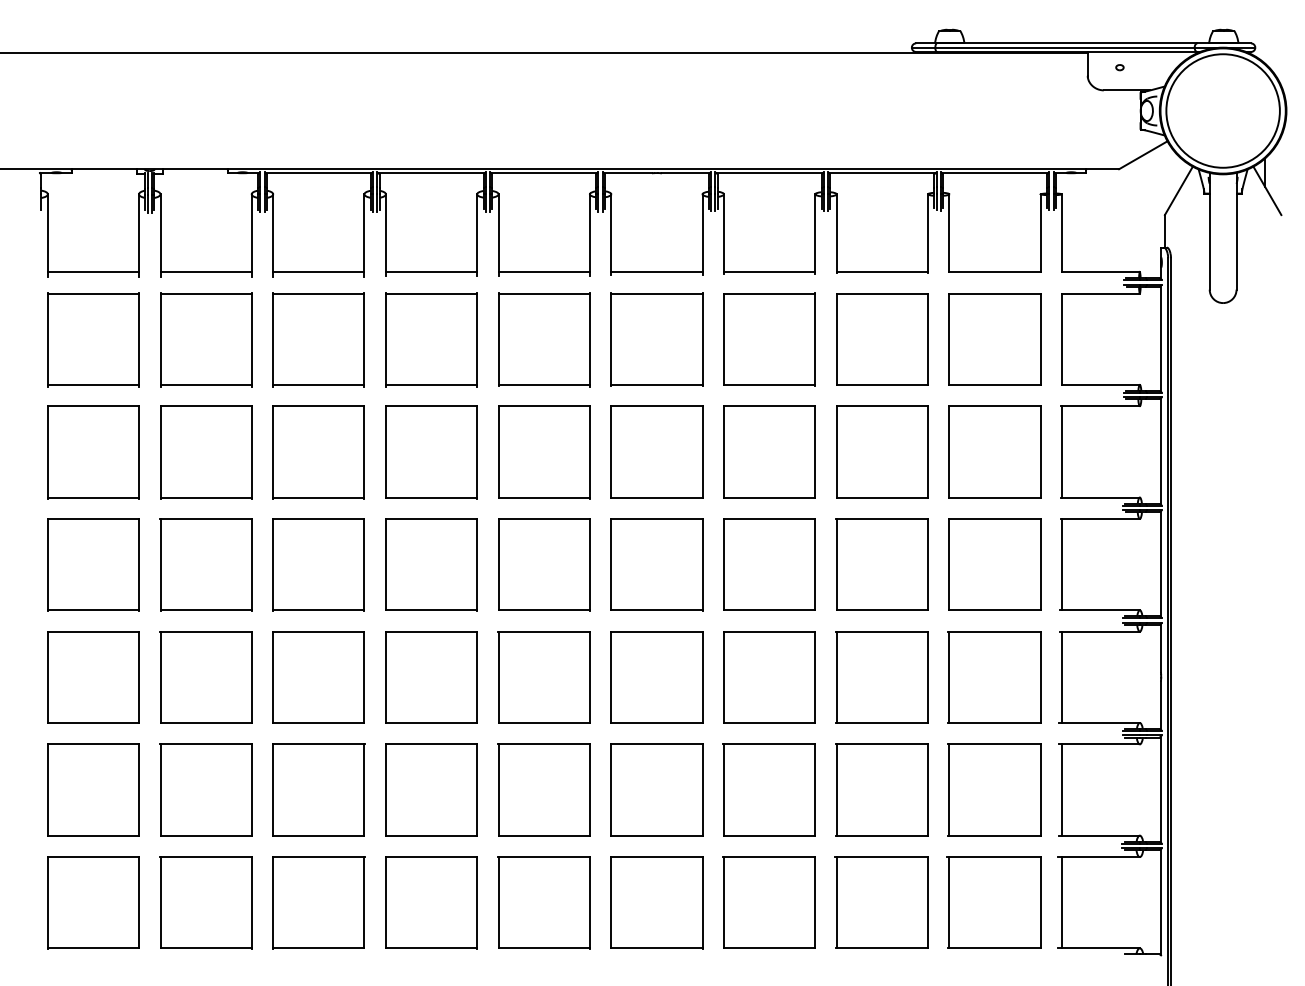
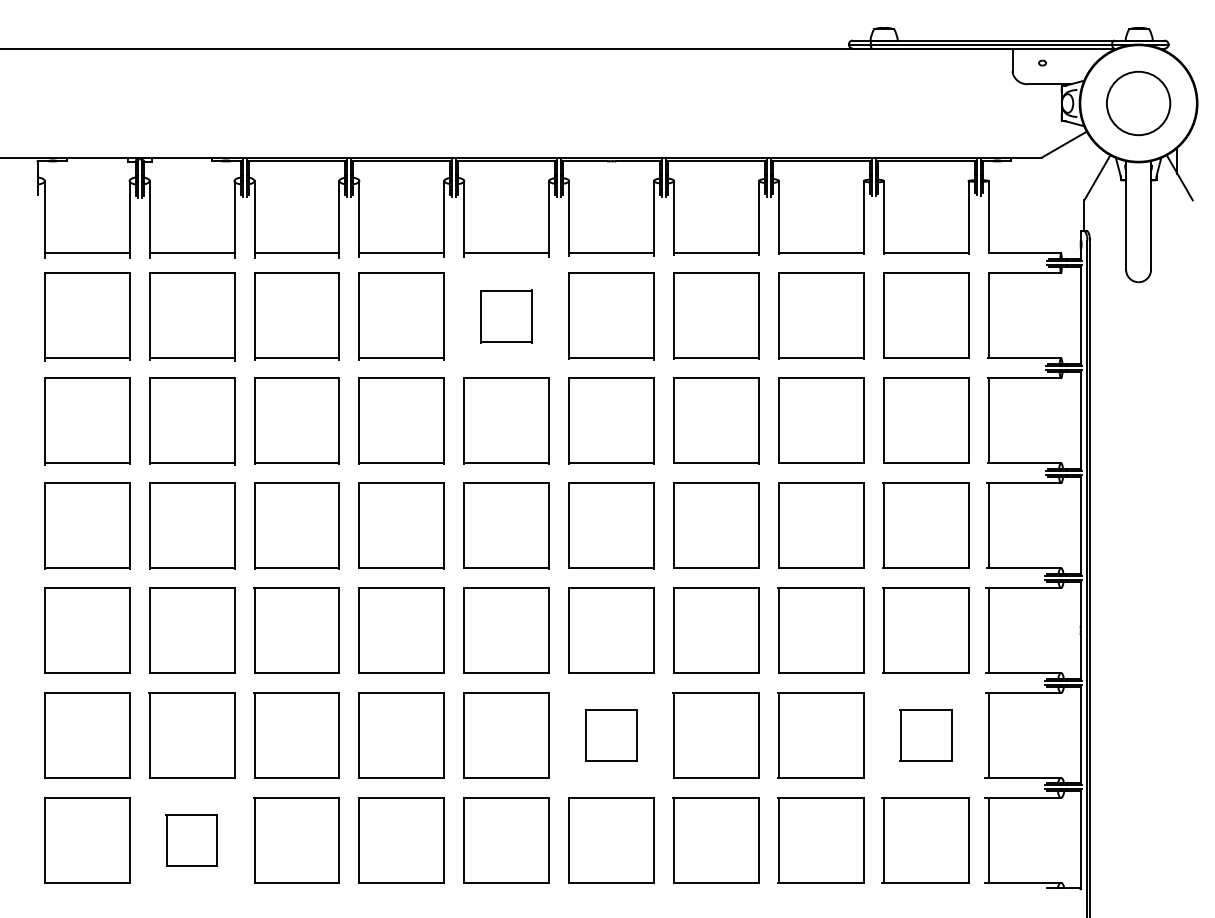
circle: (1222, 110) -> (1137, 103), size x0.6
part: (544, 339) -> (506, 316), size x0.6
part: (656, 789) -> (611, 734), size x0.6
part: (994, 789) -> (925, 734), size x0.6
part: (205, 902) -> (191, 840), size x0.6

